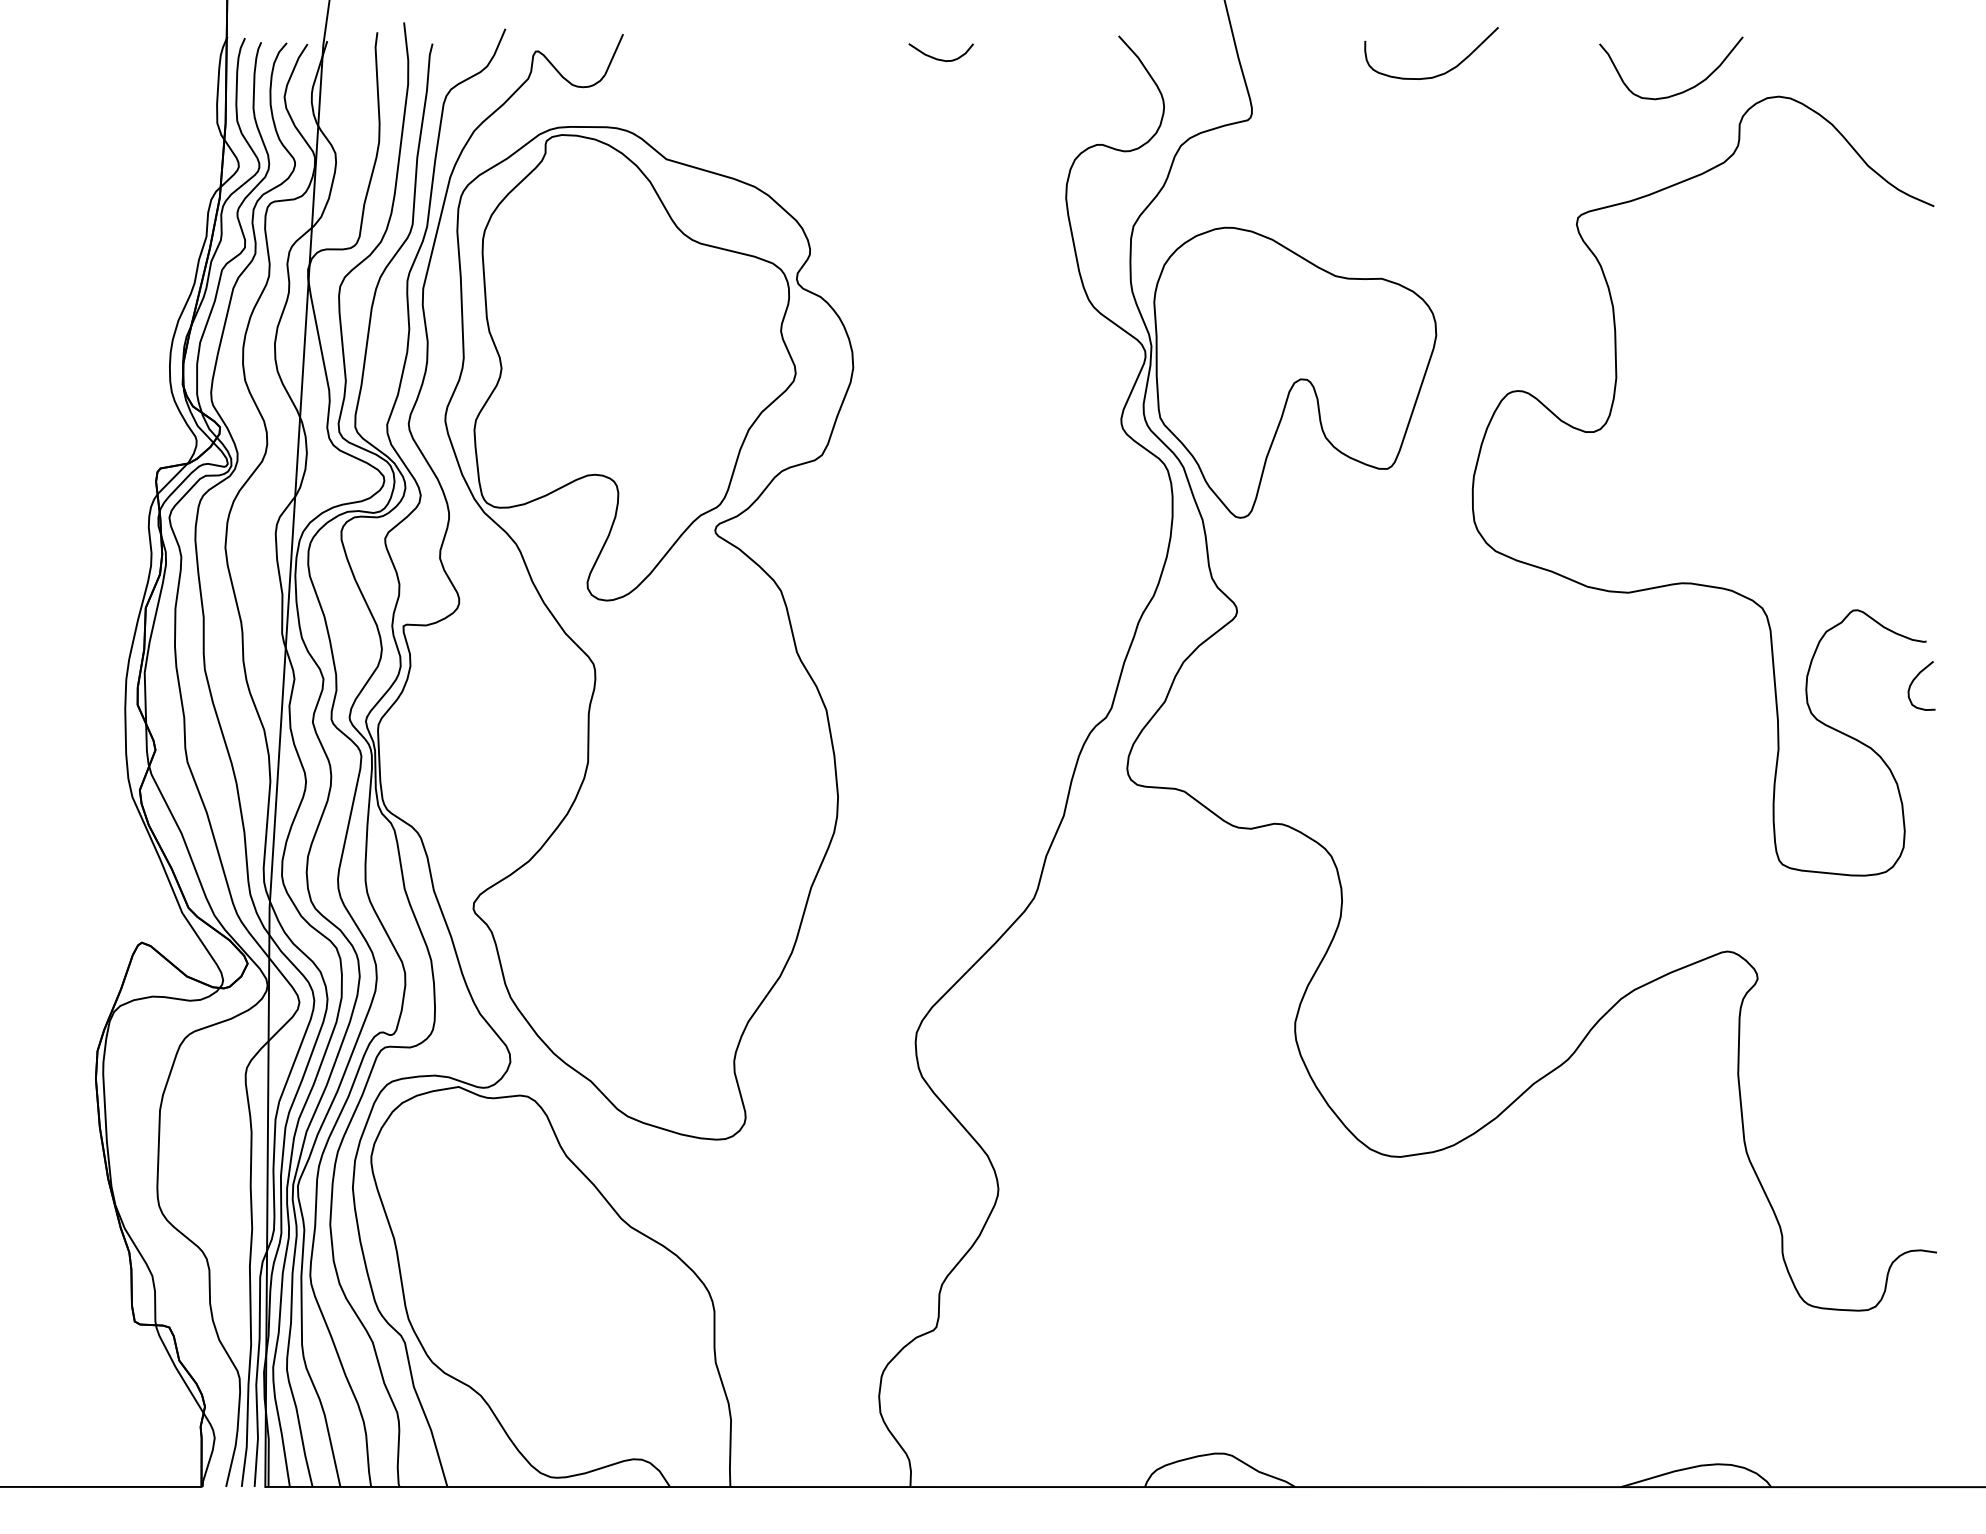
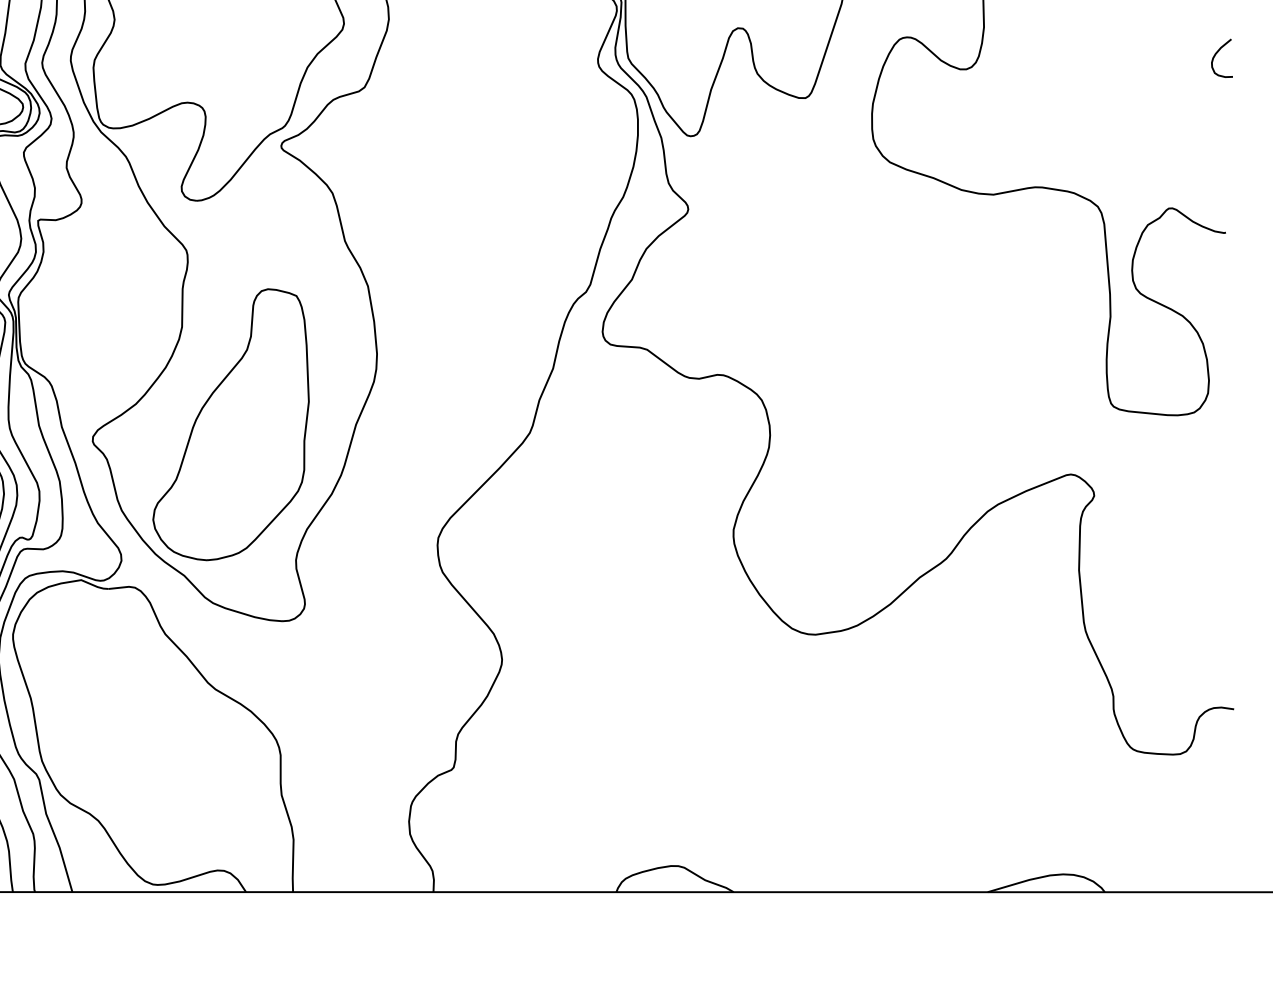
curve: (1915, 679) -> (1217, 53), moved
part: (650, 887) -> (230, 424), added

